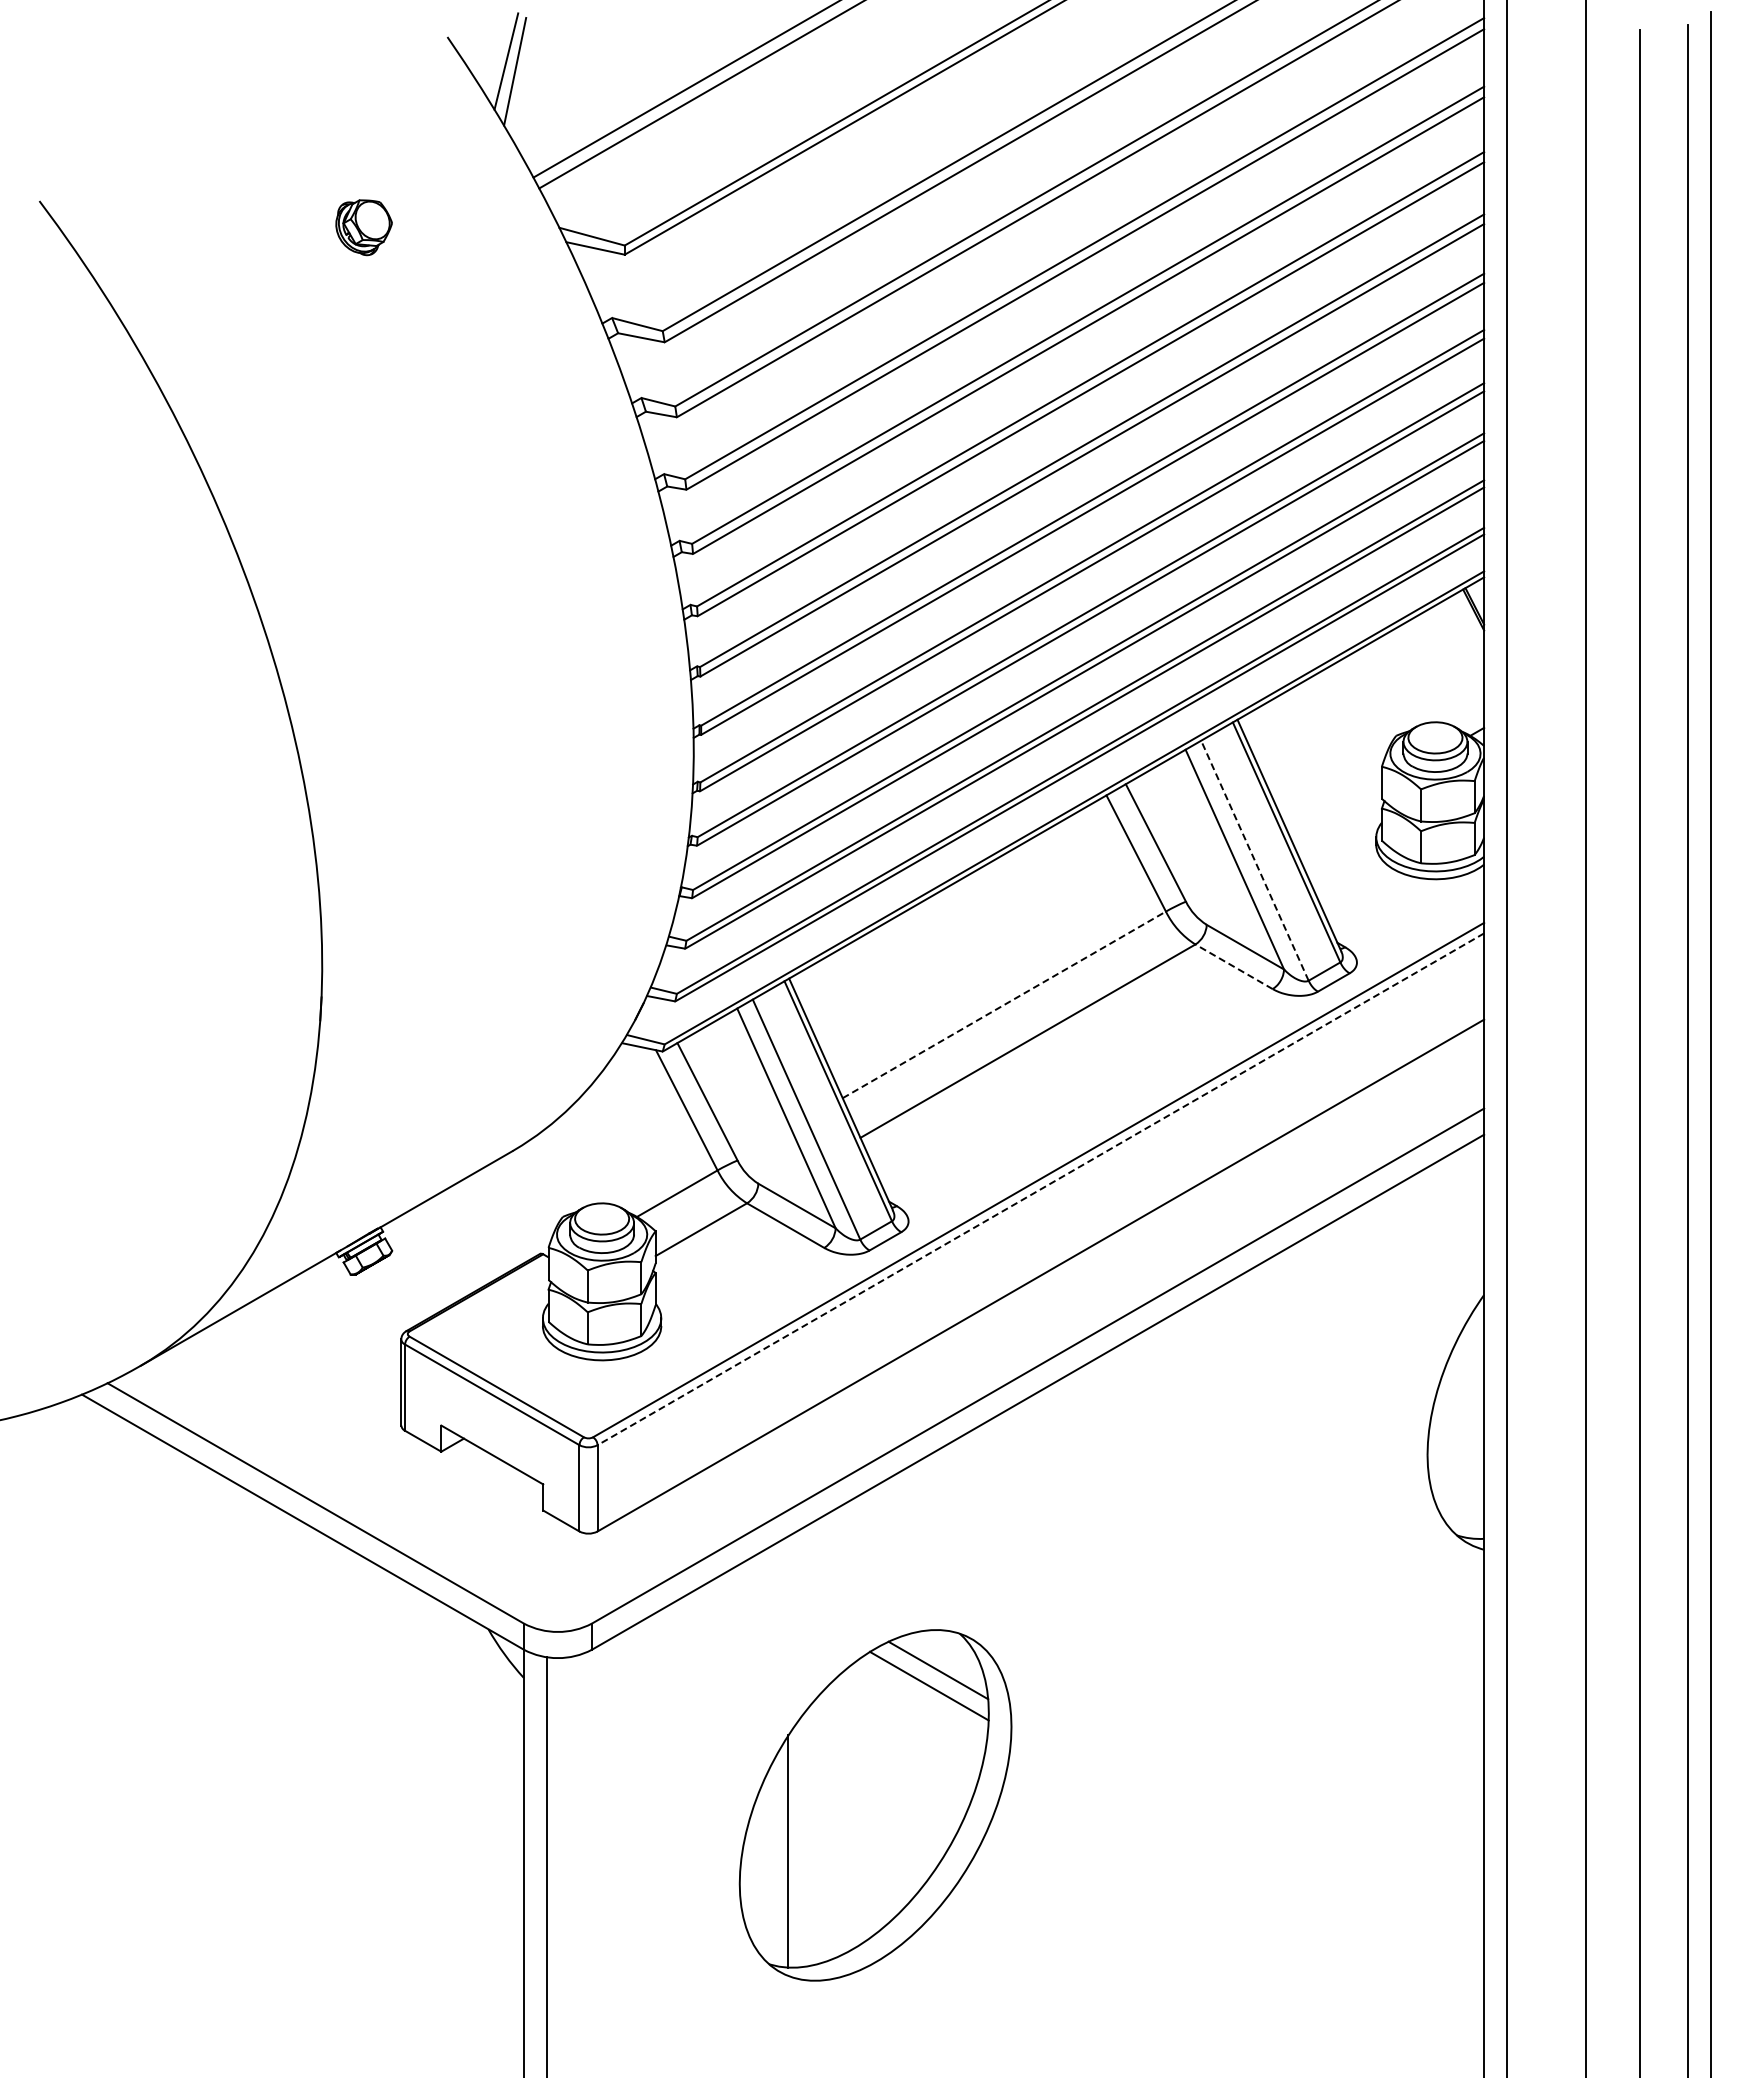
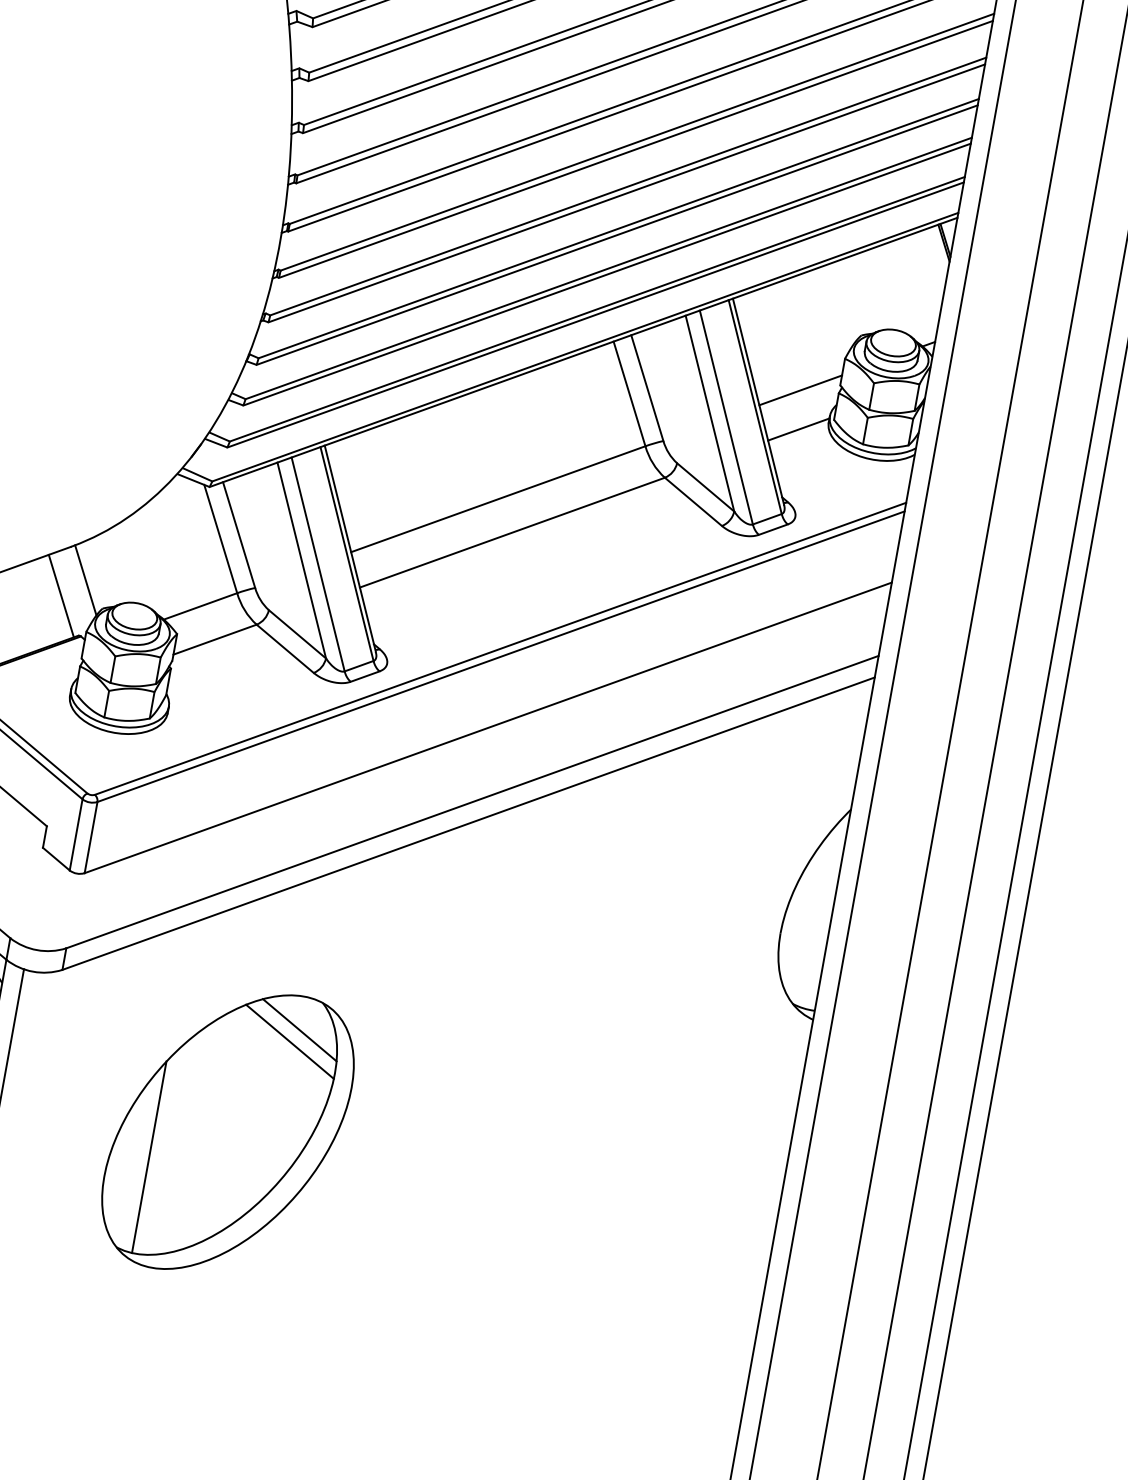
line: (1336, 812) -> (800, 389), added
line: (1342, 859) -> (798, 429), added
line: (1254, 860) -> (726, 417), dashed -> solid
line: (1234, 966) -> (693, 501), dashed -> solid
line: (1004, 1004) -> (498, 498), dashed -> solid
line: (536, 1187) -> (85, 580), added
line: (1040, 1189) -> (500, 656), dashed -> solid
line: (511, 1210) -> (61, 595), added
part: (875, 1805) -> (227, 1132), moved

